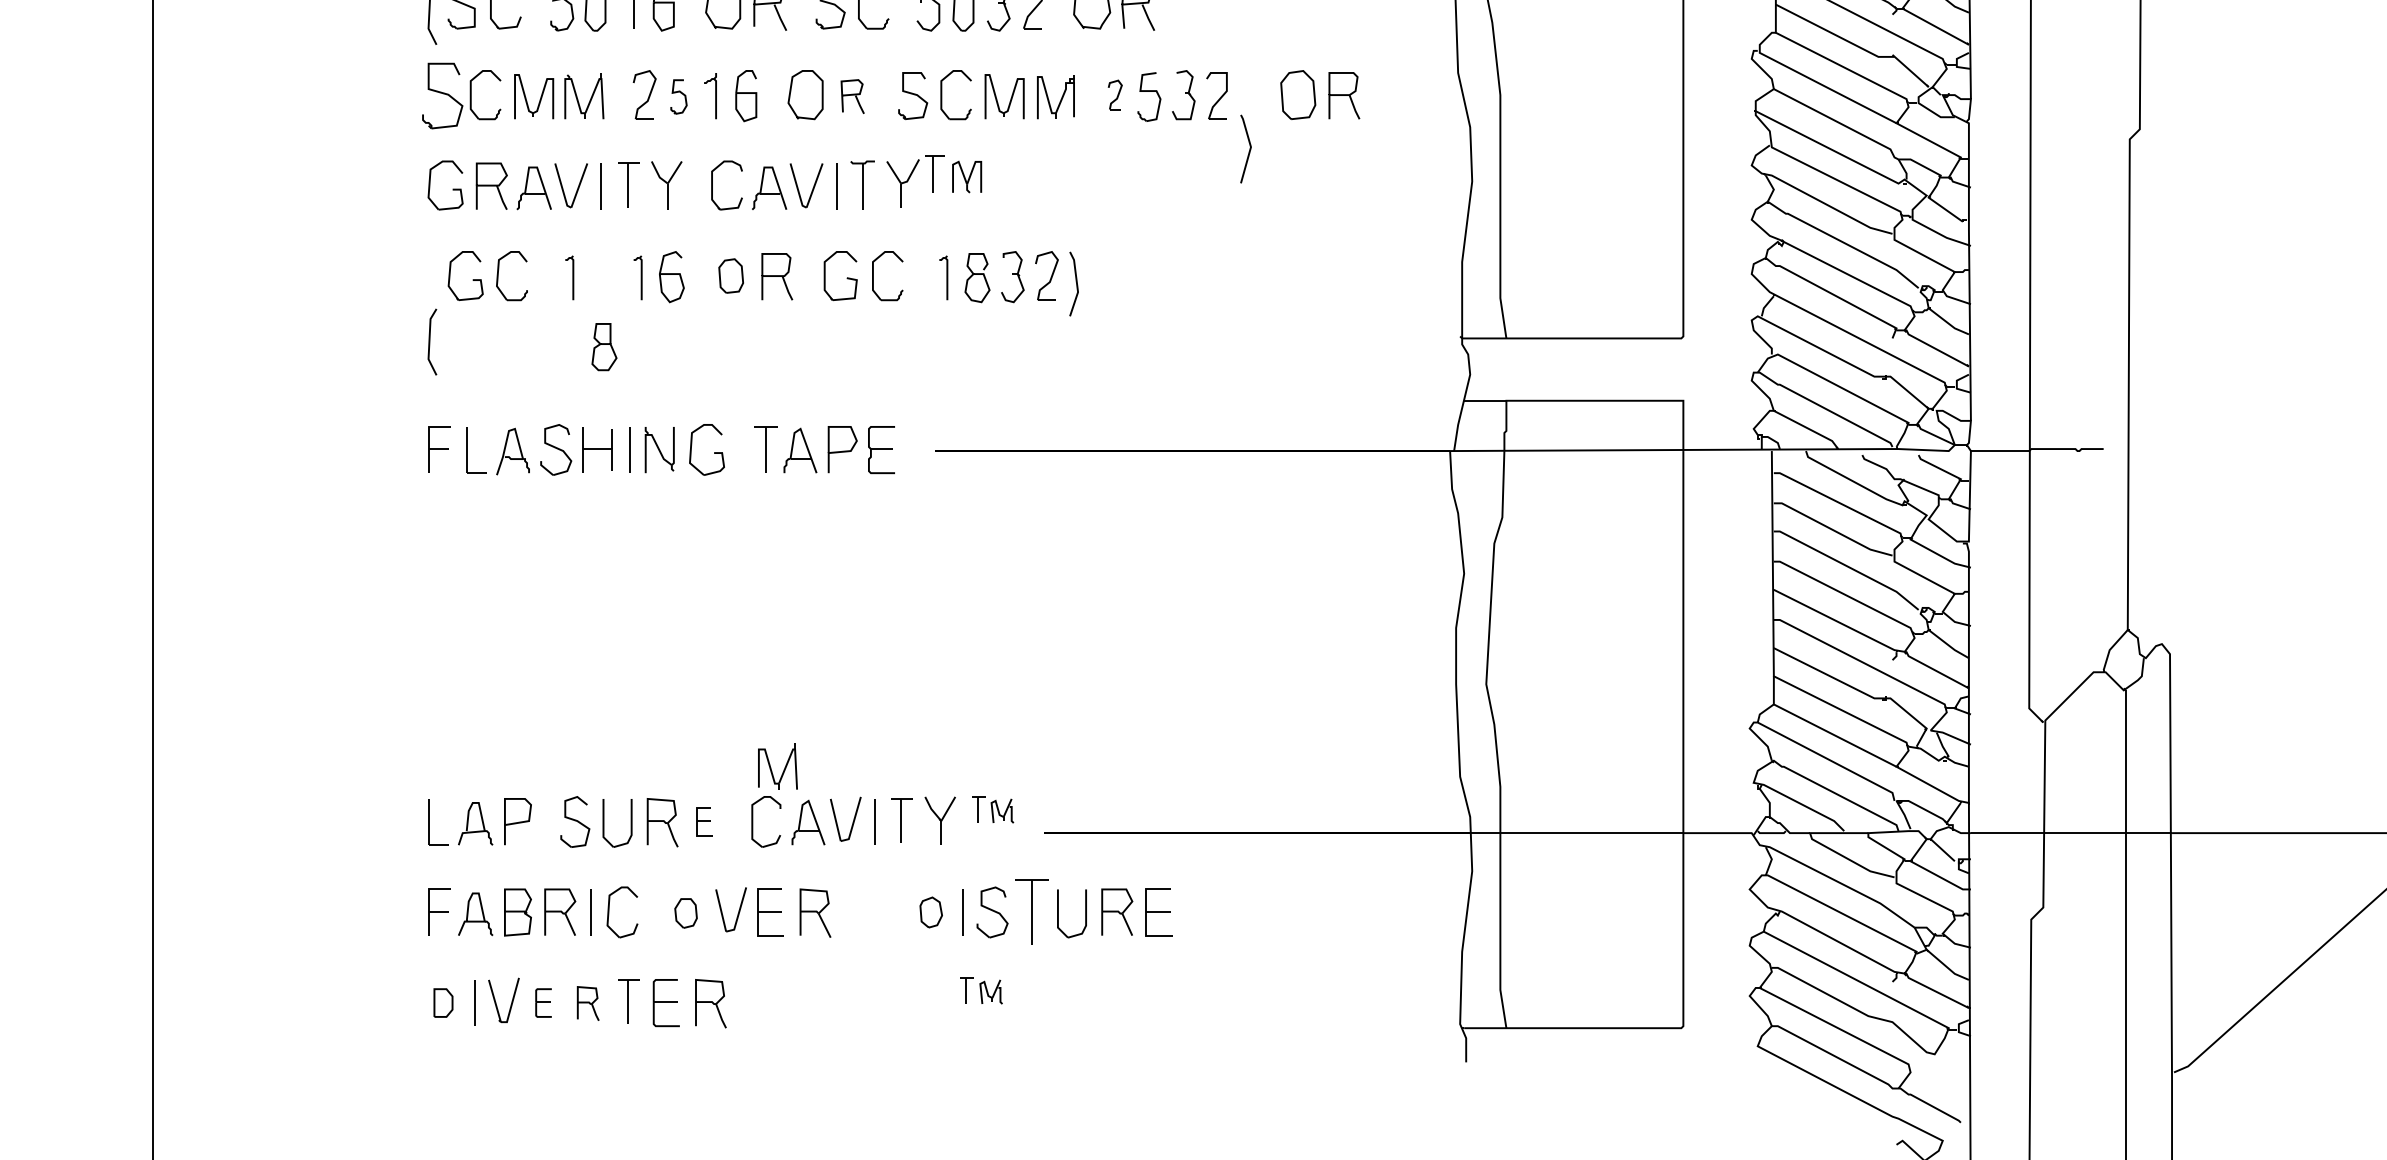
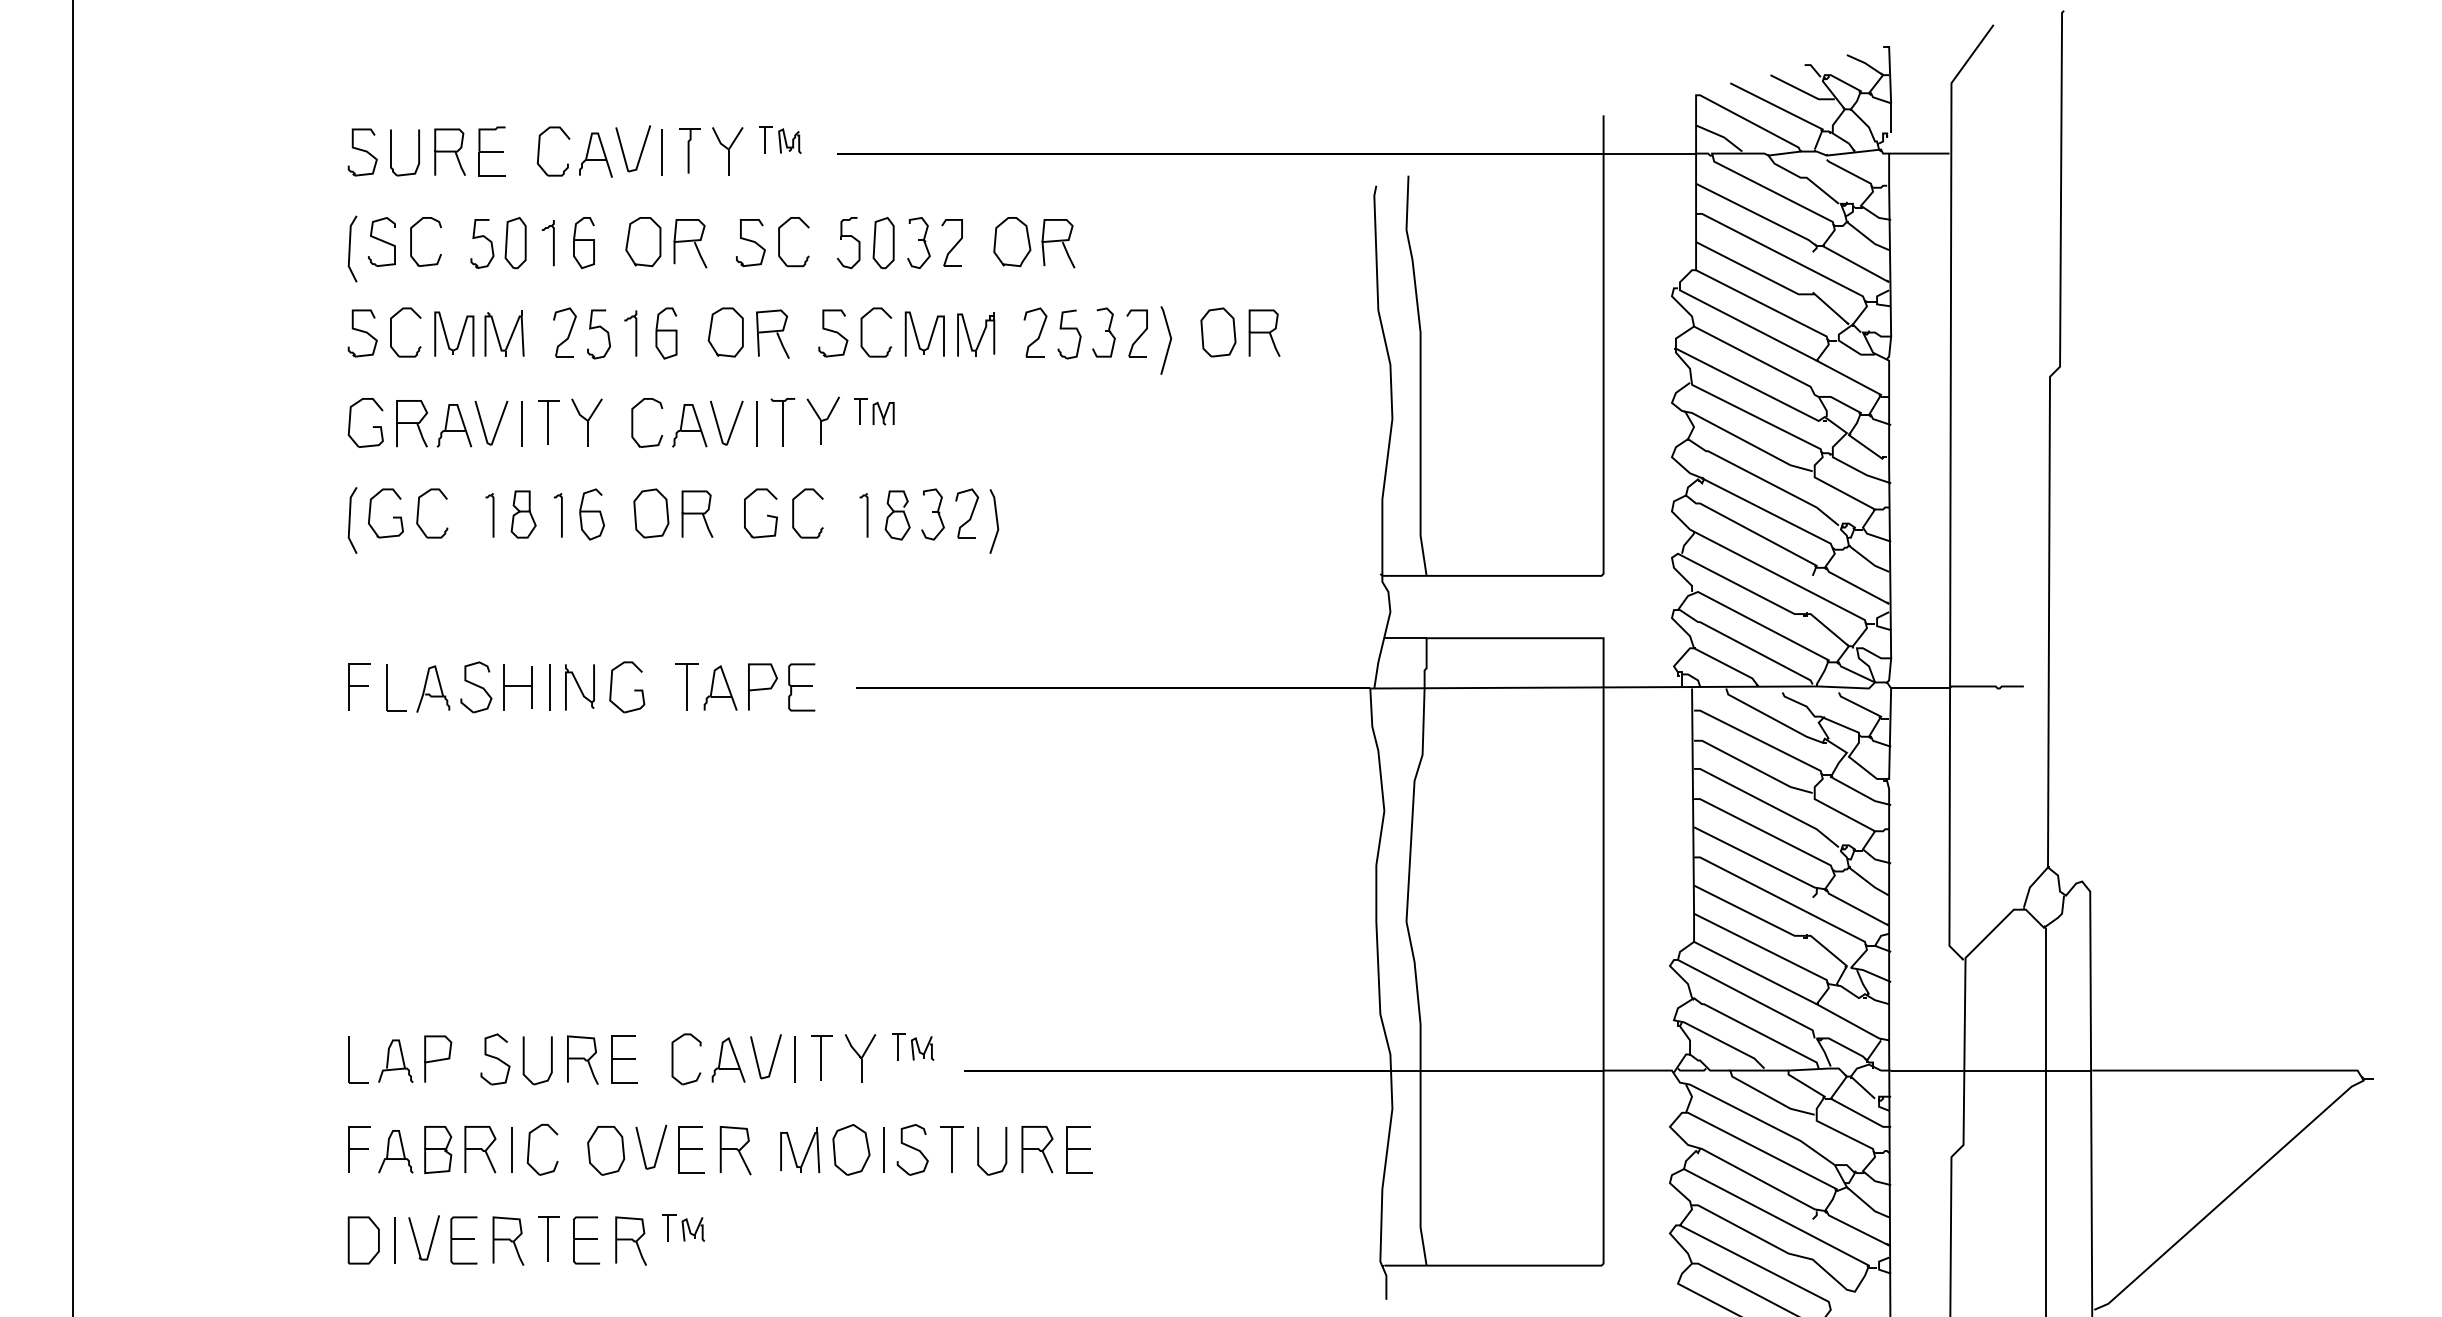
part: (1115, 95) -> (1035, 332), size x1.67
part: (442, 96) -> (362, 333), size x0.71
part: (852, 96) -> (772, 333), size x1.43
part: (679, 97) -> (599, 334), size x1.43
line: (1249, 149) -> (1169, 340), moved
part: (954, 174) -> (874, 411), size x0.71
part: (731, 276) -> (651, 513), size x1.43
line: (430, 342) -> (350, 520), moved
curve: (604, 345) -> (523, 512), moved
part: (778, 767) -> (800, 1150), moved
part: (704, 822) -> (624, 1059), size x1.67
part: (931, 912) -> (851, 1149), size x1.67
part: (1031, 912) -> (951, 1149), size x0.71
part: (686, 913) -> (606, 1150), size x1.67
part: (981, 990) -> (683, 1227), moved
part: (443, 1003) -> (363, 1240), size x1.67
part: (543, 1003) -> (463, 1240), size x1.67
part: (588, 1003) -> (508, 1240), size x1.43

